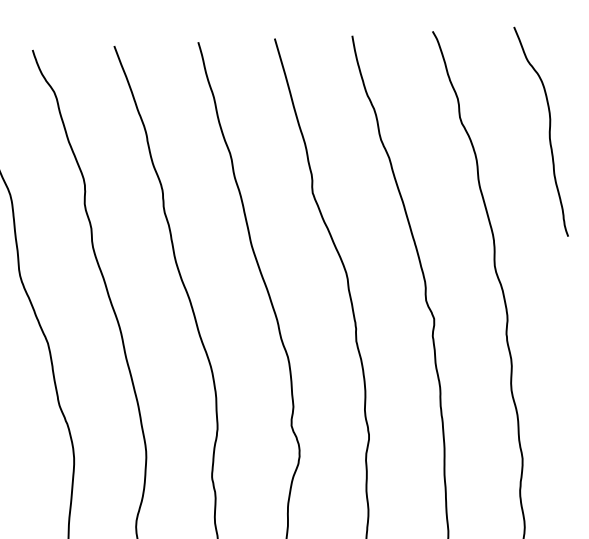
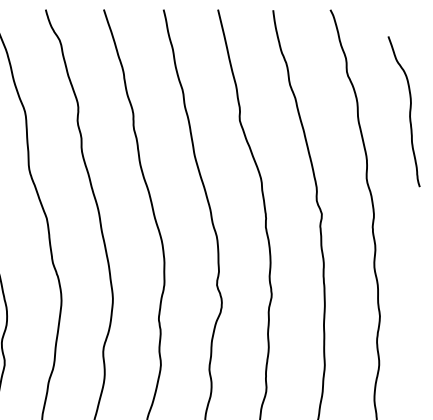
curve: (548, 131) -> (409, 111), moved

